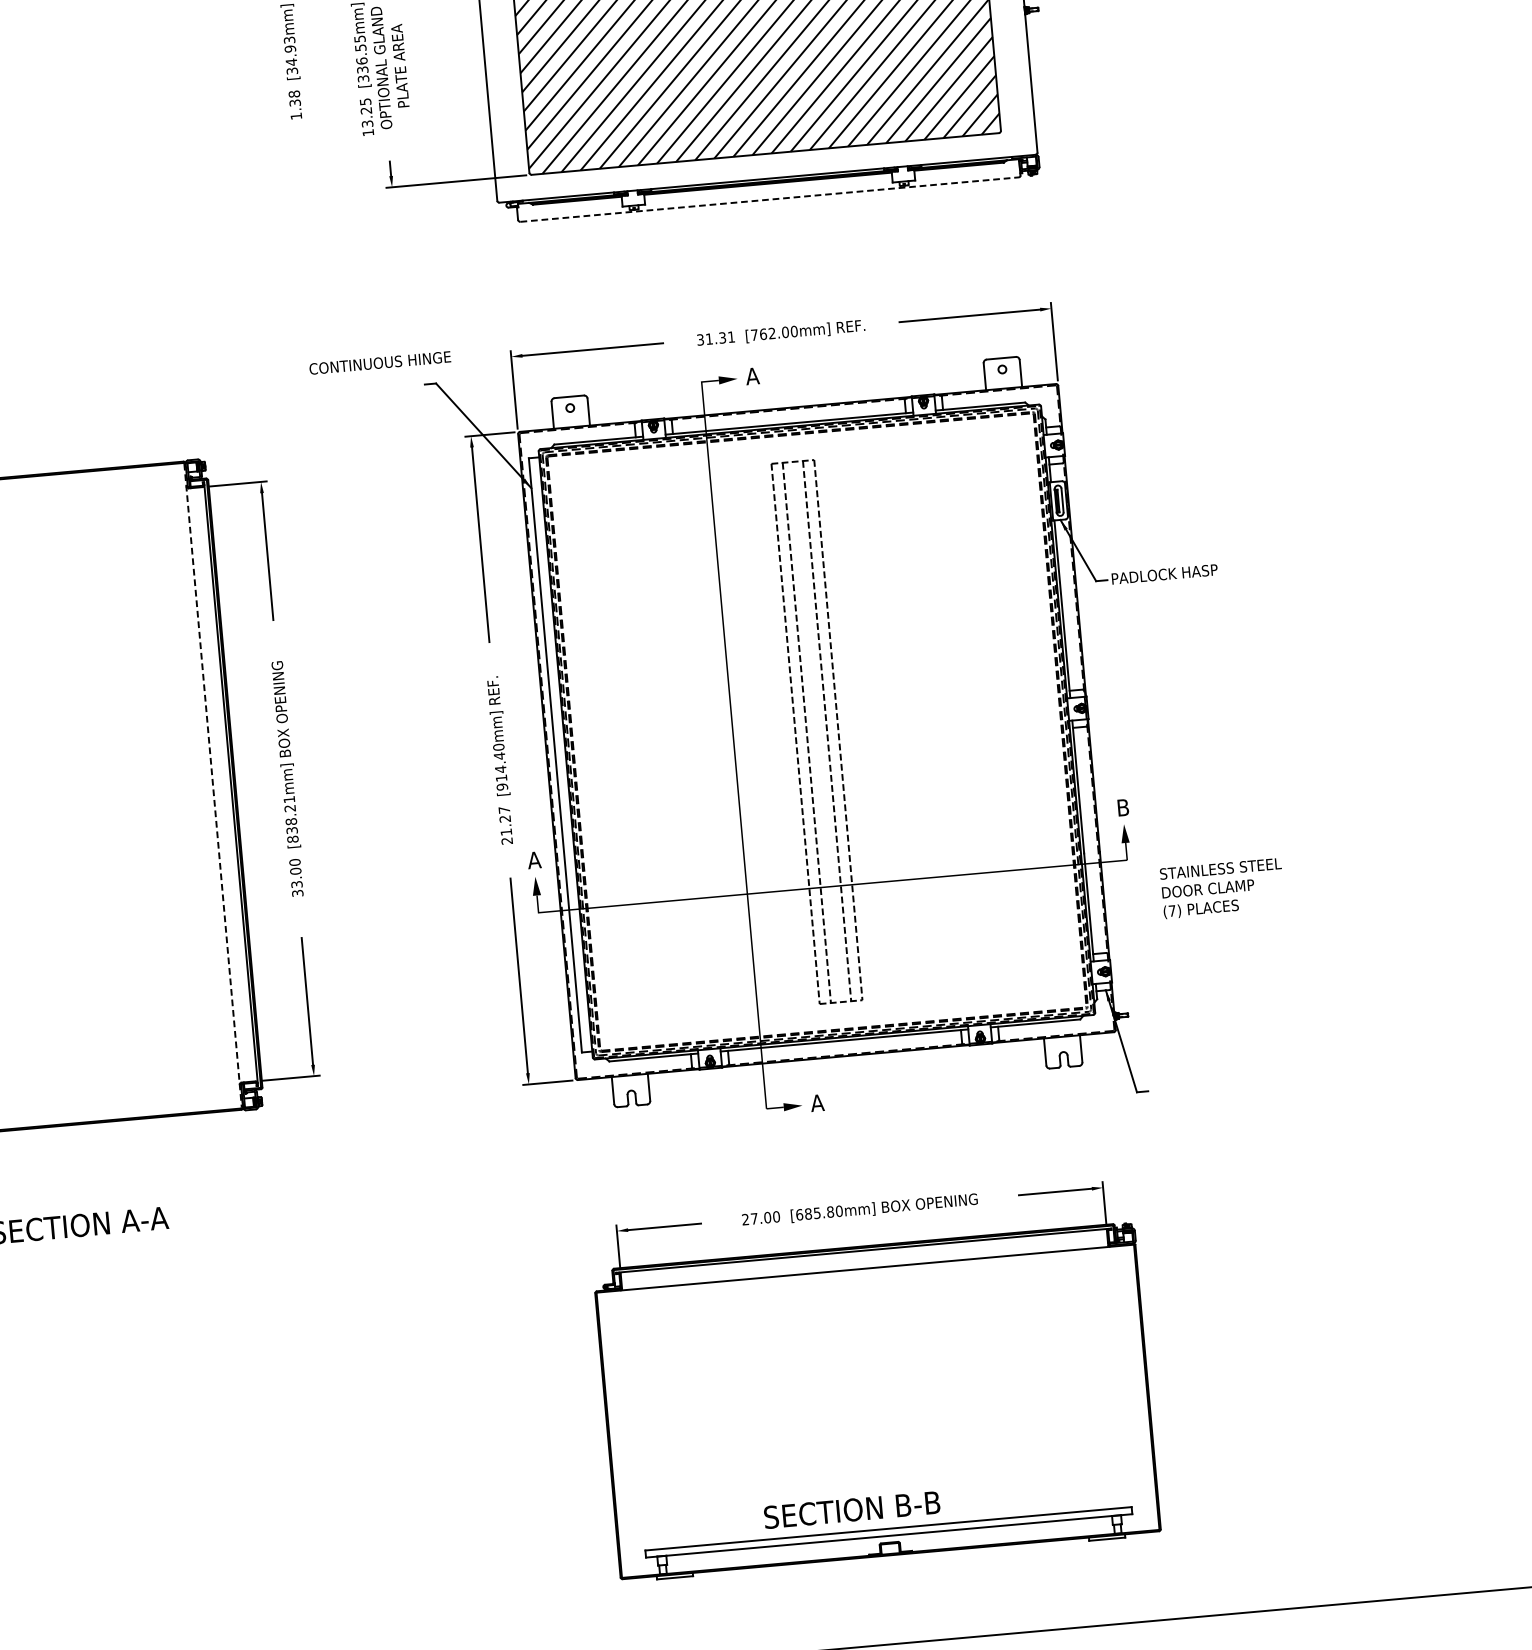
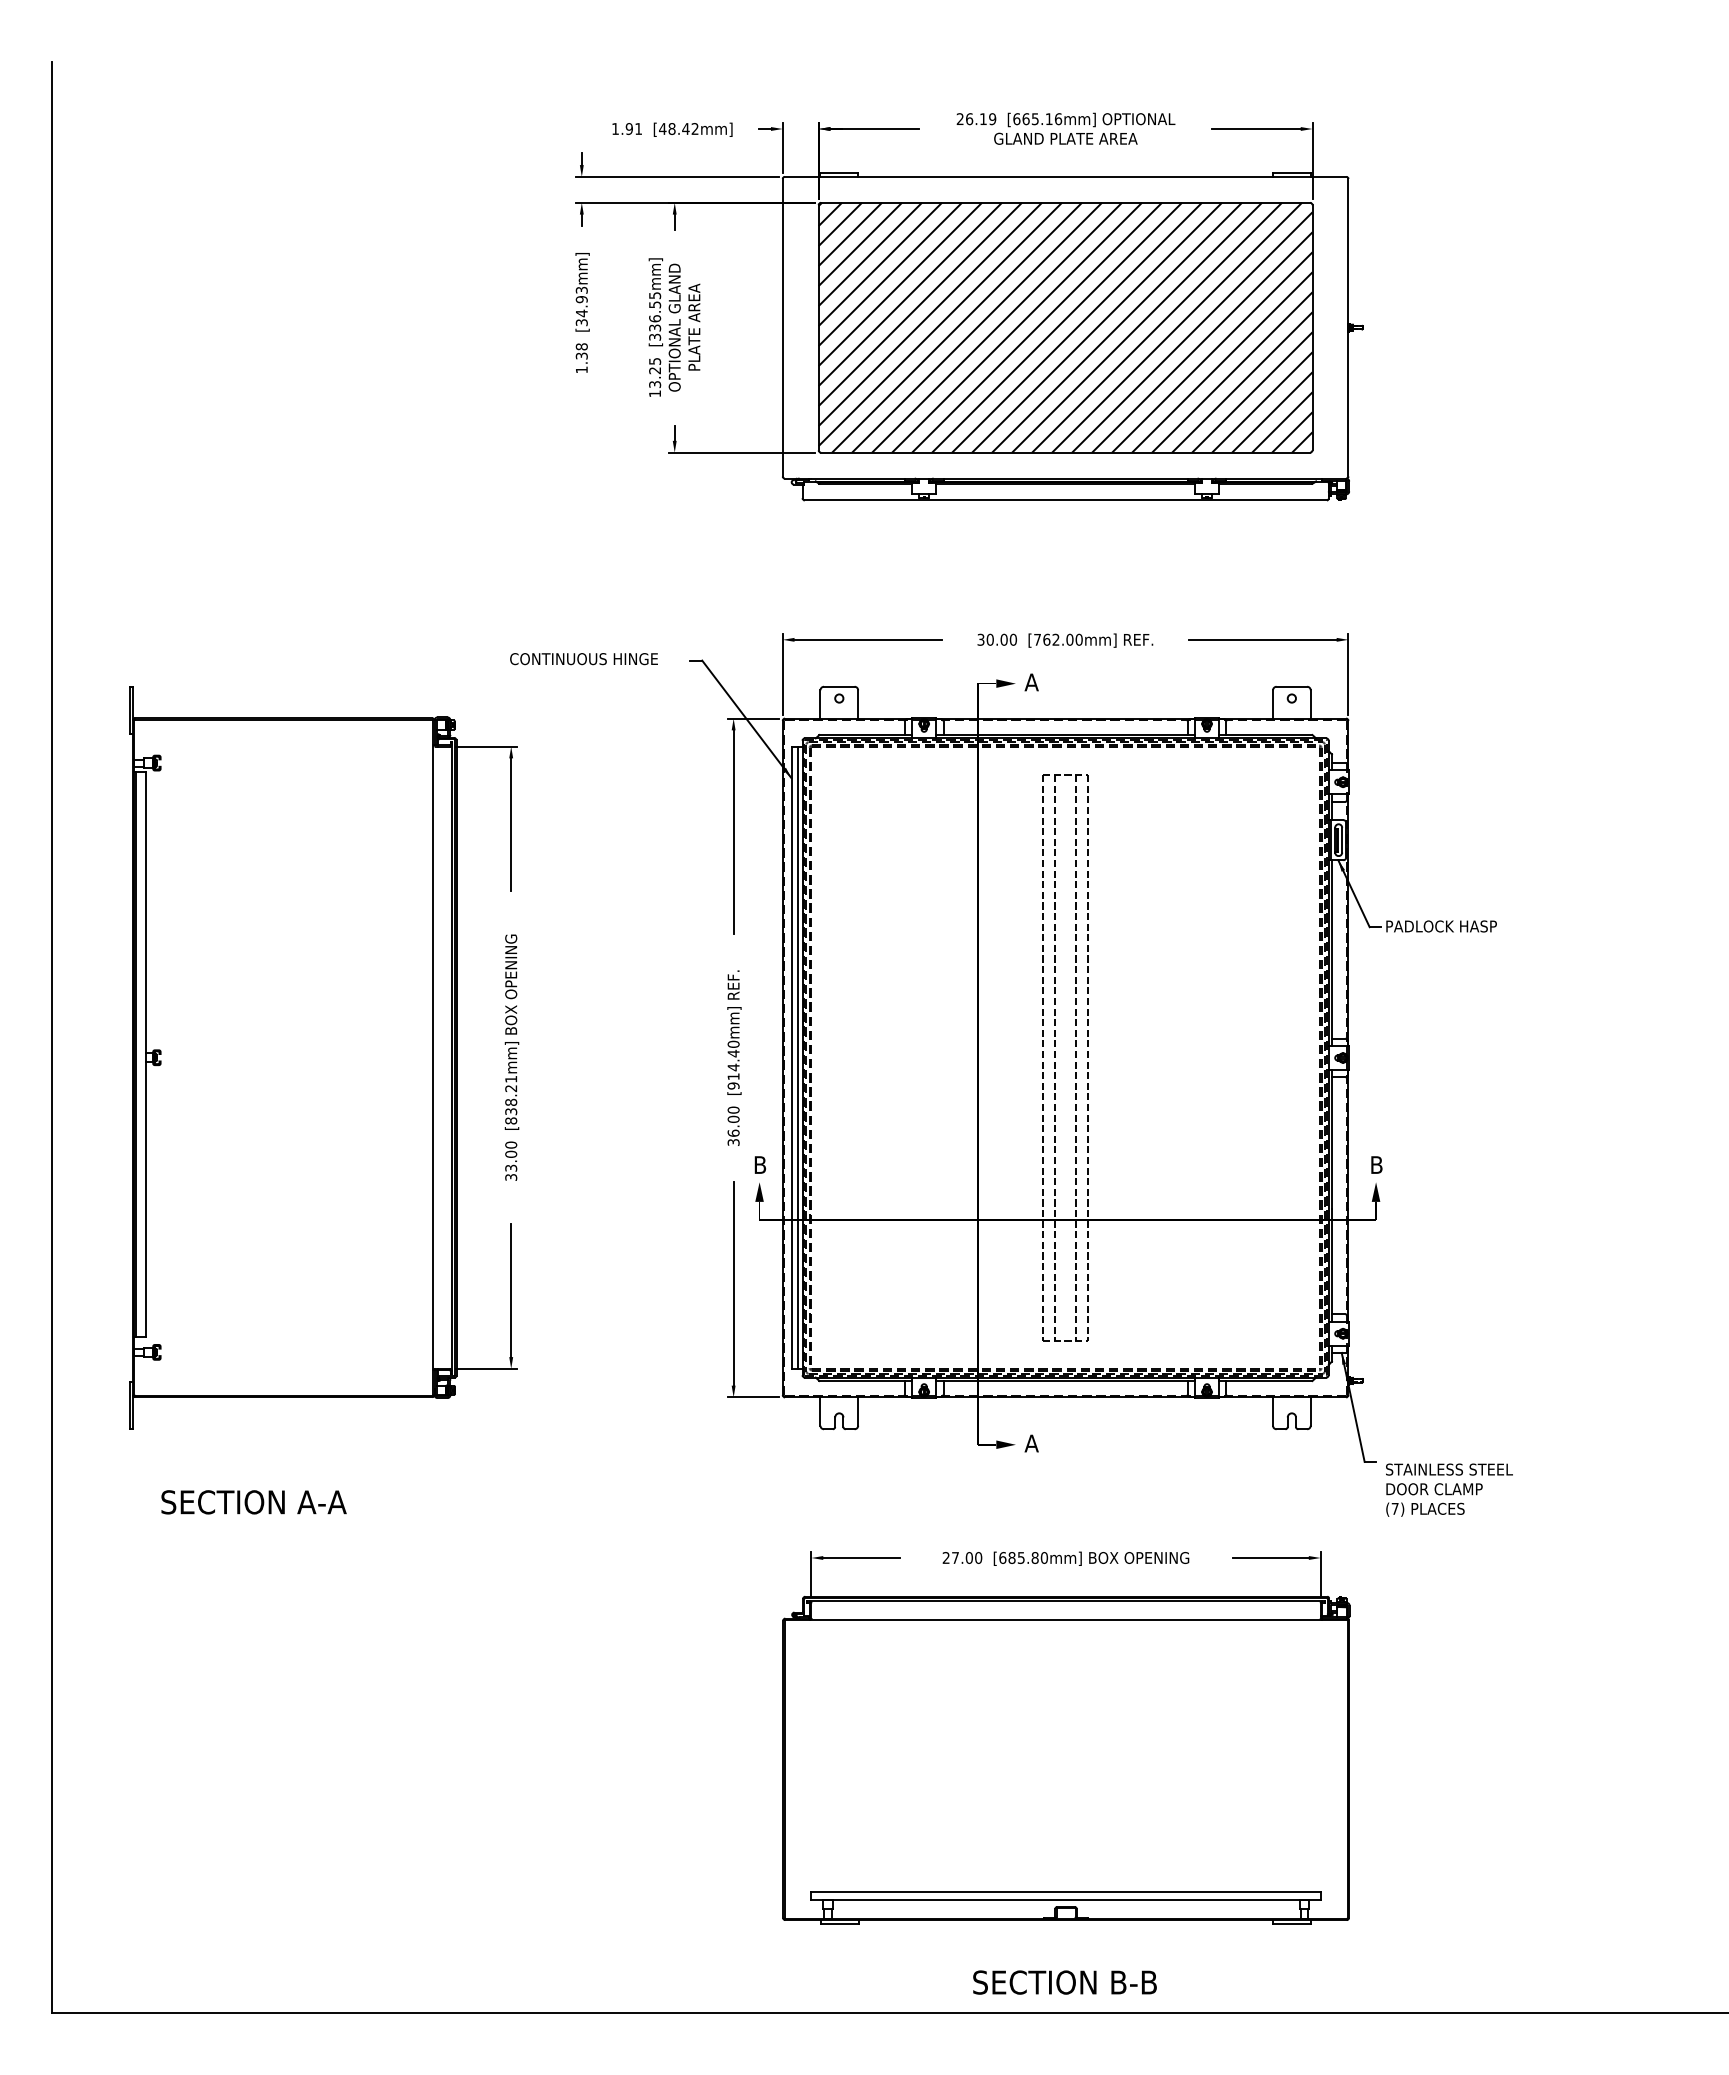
line: (769, 199) -> (1065, 500), dashed -> solid
text: (720, 337) -> (1001, 639), 31.31 -> 30.00
text: (379, 363) -> (583, 659), moved
line: (560, 754) -> (797, 1057), added
line: (213, 786) -> (433, 1058), dashed -> solid
text: (505, 824) -> (733, 1125), 21.27 -> 36.00
text: (534, 859) -> (760, 1164), A -> B
text: (1222, 887) -> (1449, 1489), moved
text: (851, 1510) -> (1064, 1982), moved

